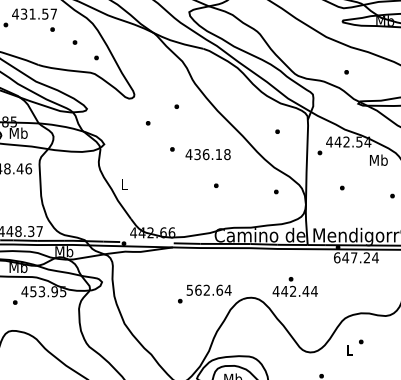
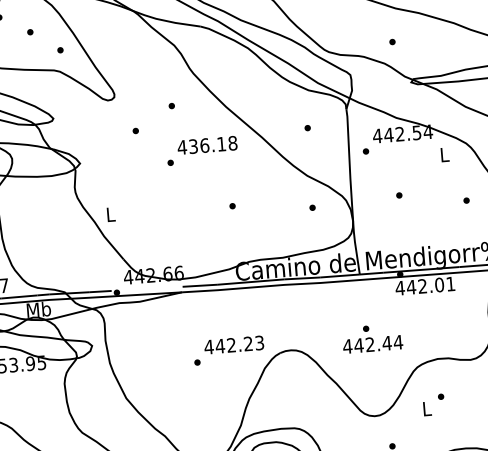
text: (207, 154) -> (206, 145), moved
text: (378, 159) -> (444, 153), Mb -> L
text: (355, 257) -> (424, 285), 647.24 -> 442.01
text: (294, 286) -> (371, 338), moved
text: (208, 289) -> (233, 344), 562.64 -> 442.23

